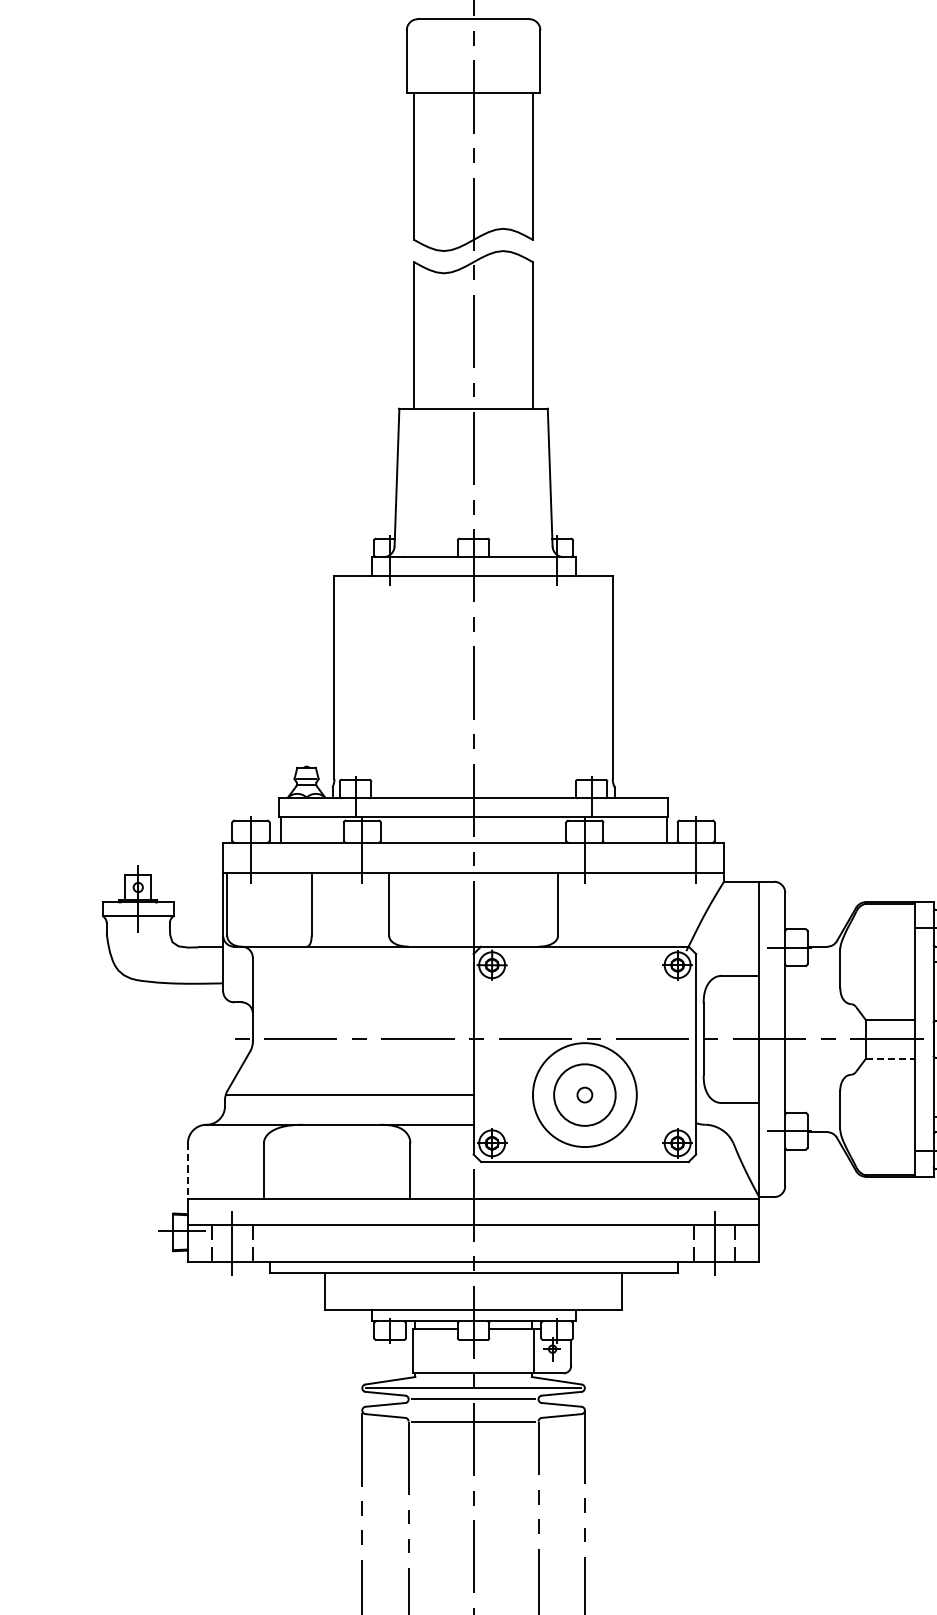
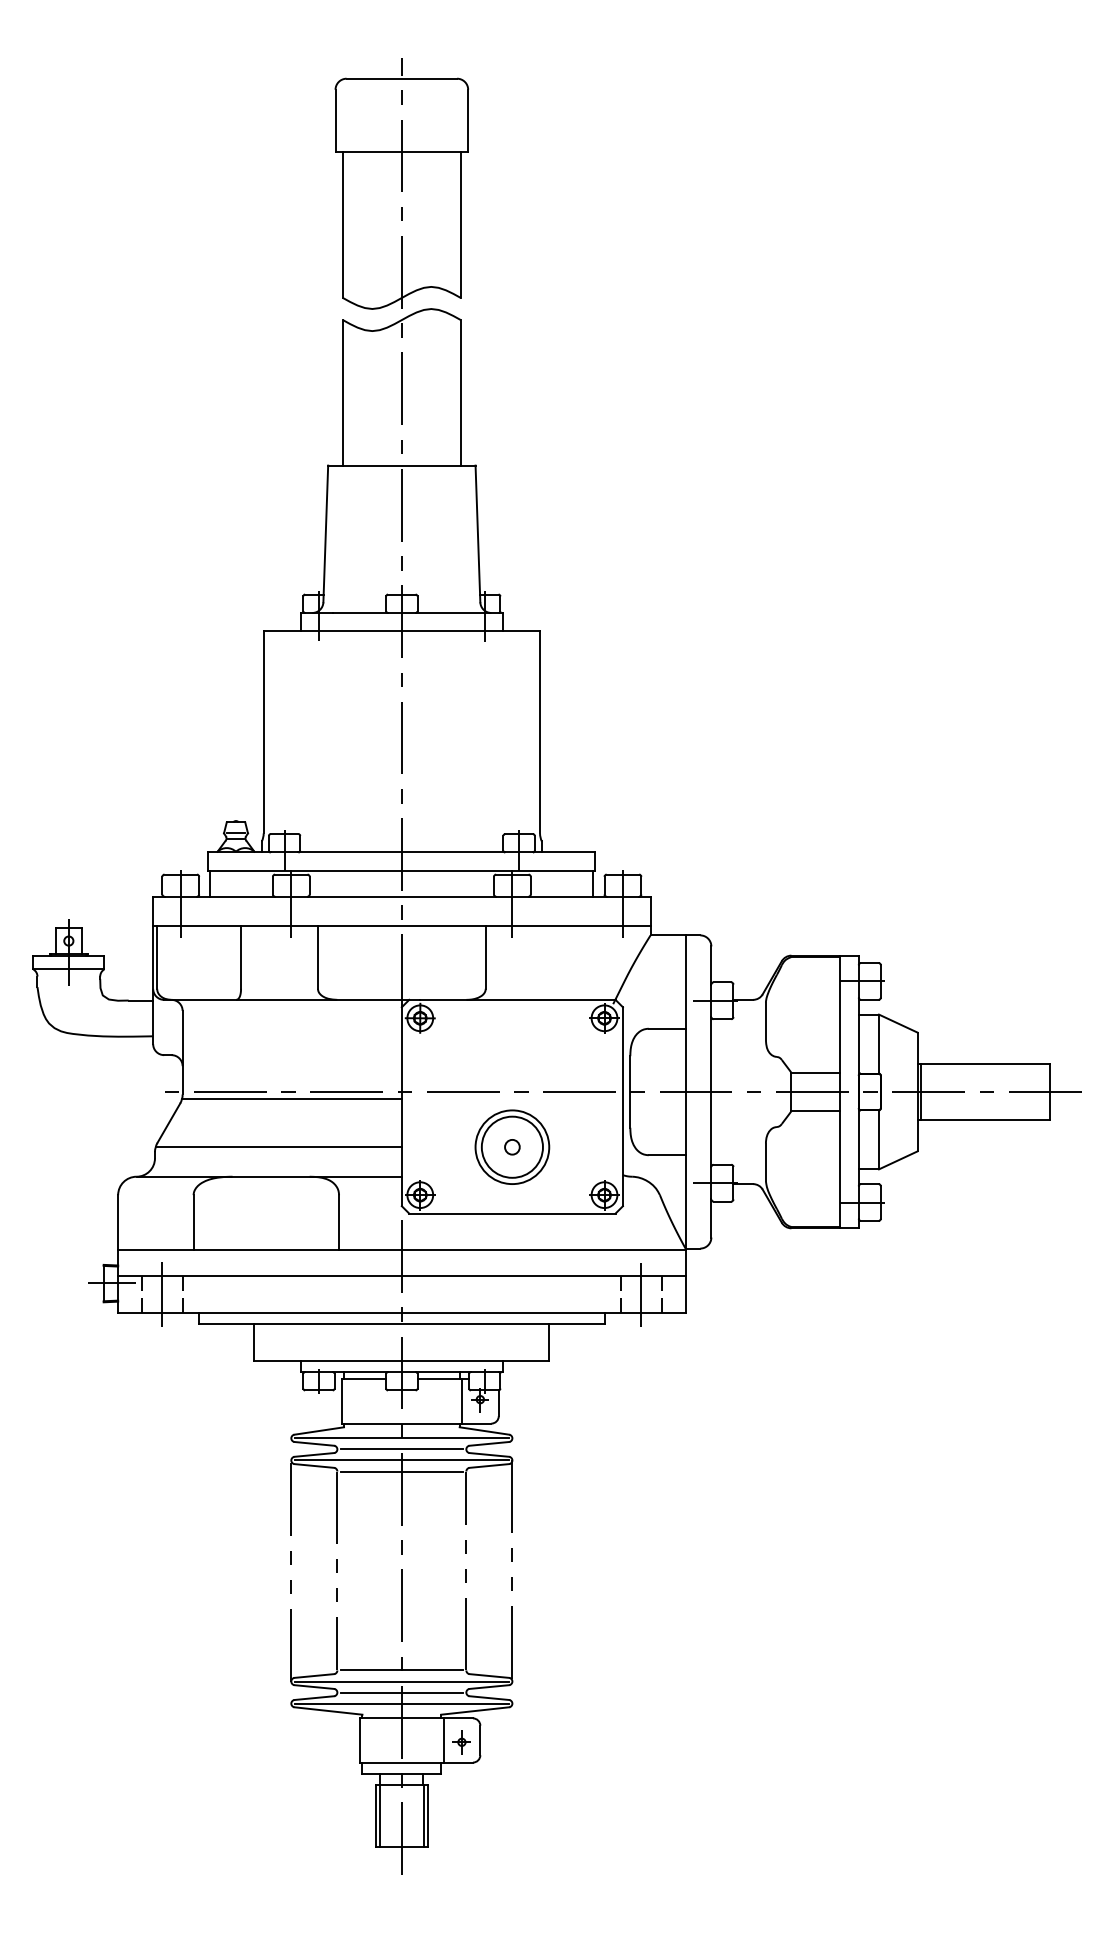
line: (362, 1047) -> (291, 1099), added
line: (891, 1059) -> (816, 1111), dashed -> solid
circle: (584, 1095) -> (512, 1147), size x0.71
line: (188, 1170) -> (118, 1222), dashed -> solid
line: (473, 1410) -> (401, 1460), added

